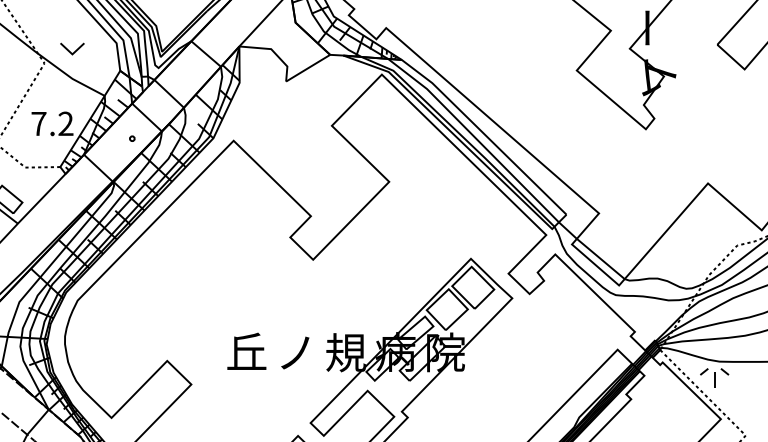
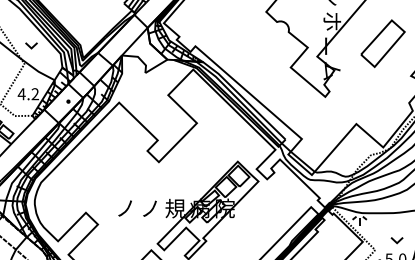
part: (72, 48) -> (31, 45), moved
text: (38, 124) -> (21, 94), 7.2 -> 4.2
text: (246, 350) -> (125, 207), 丘 -> ノ

